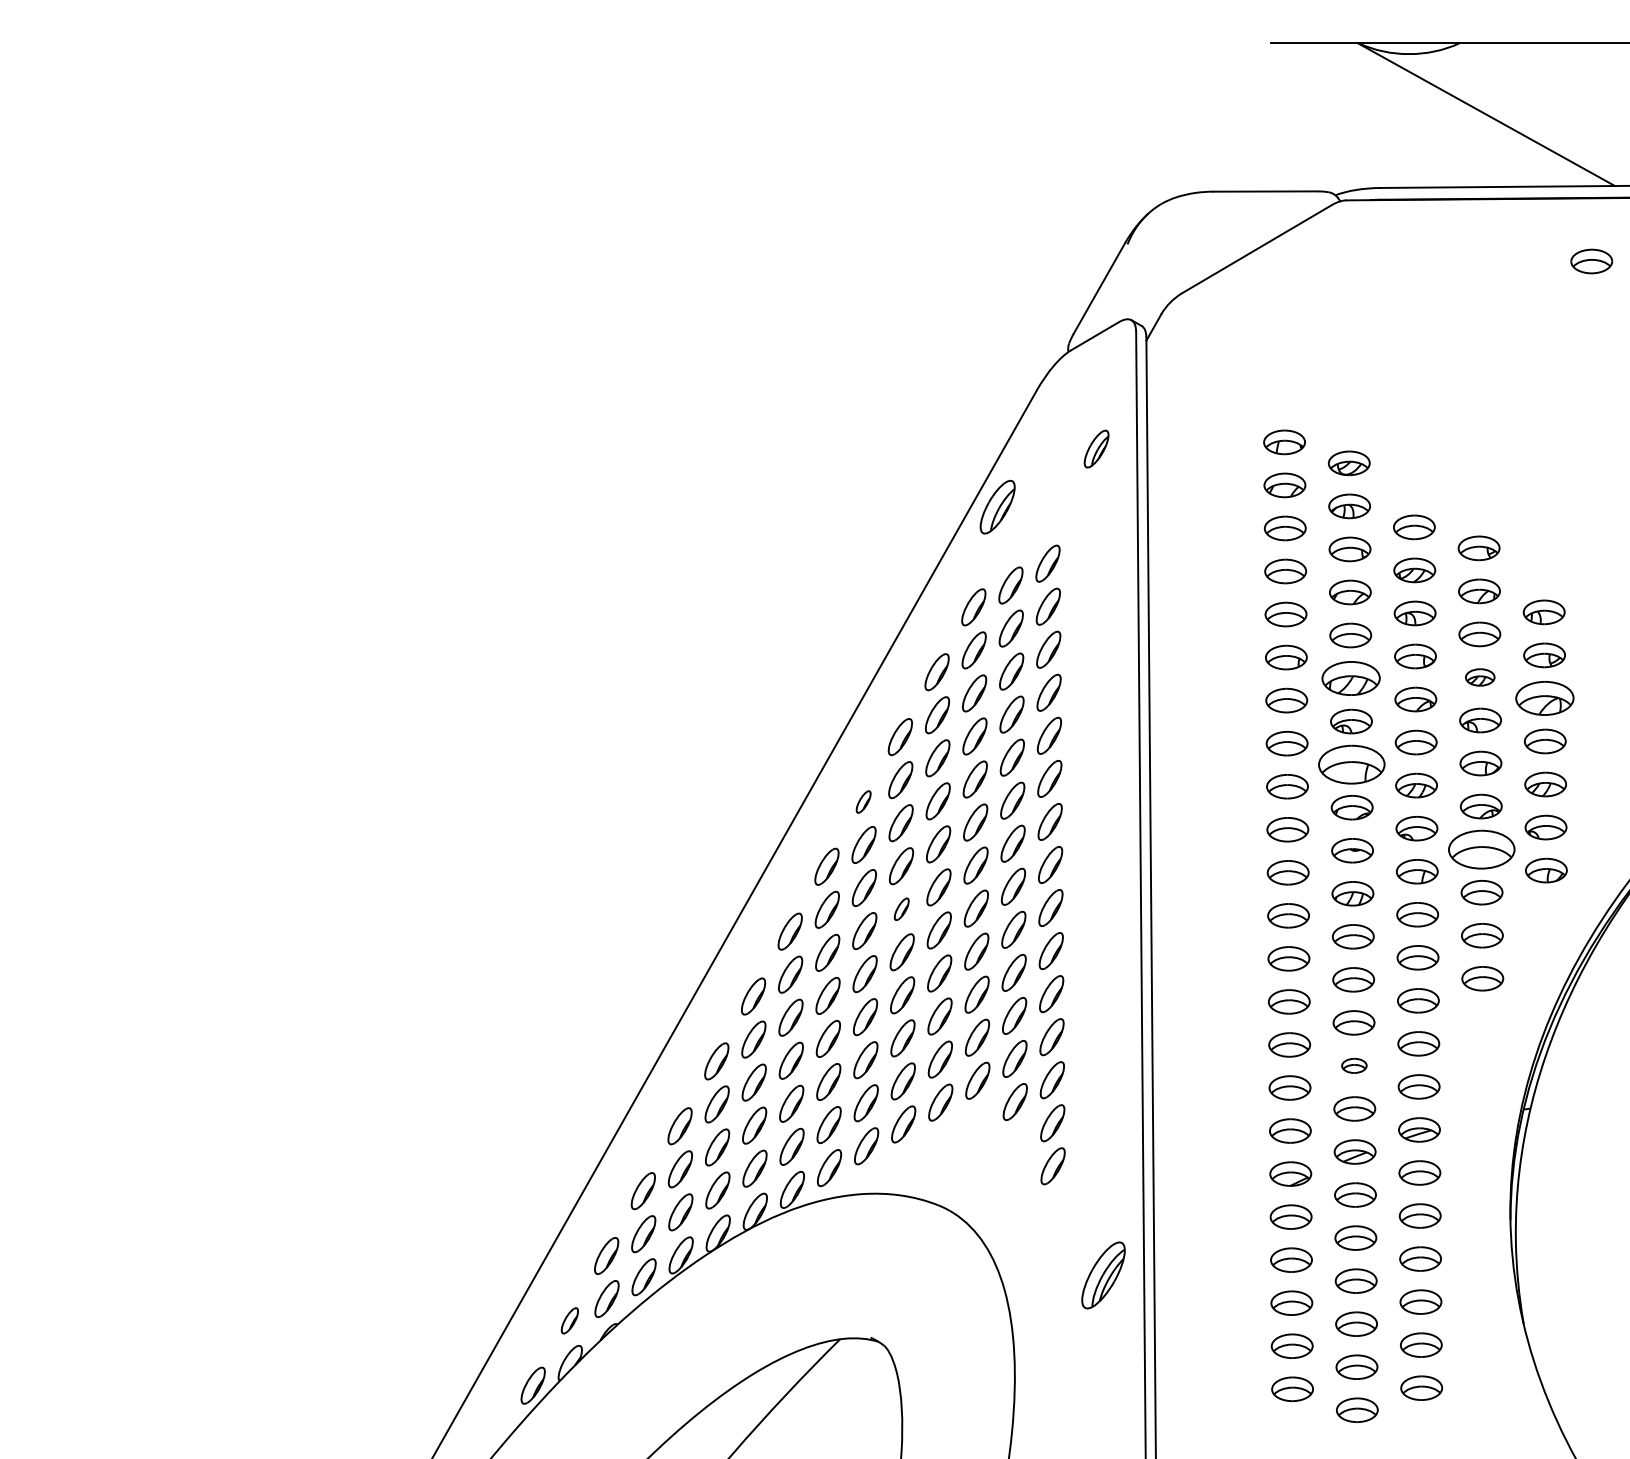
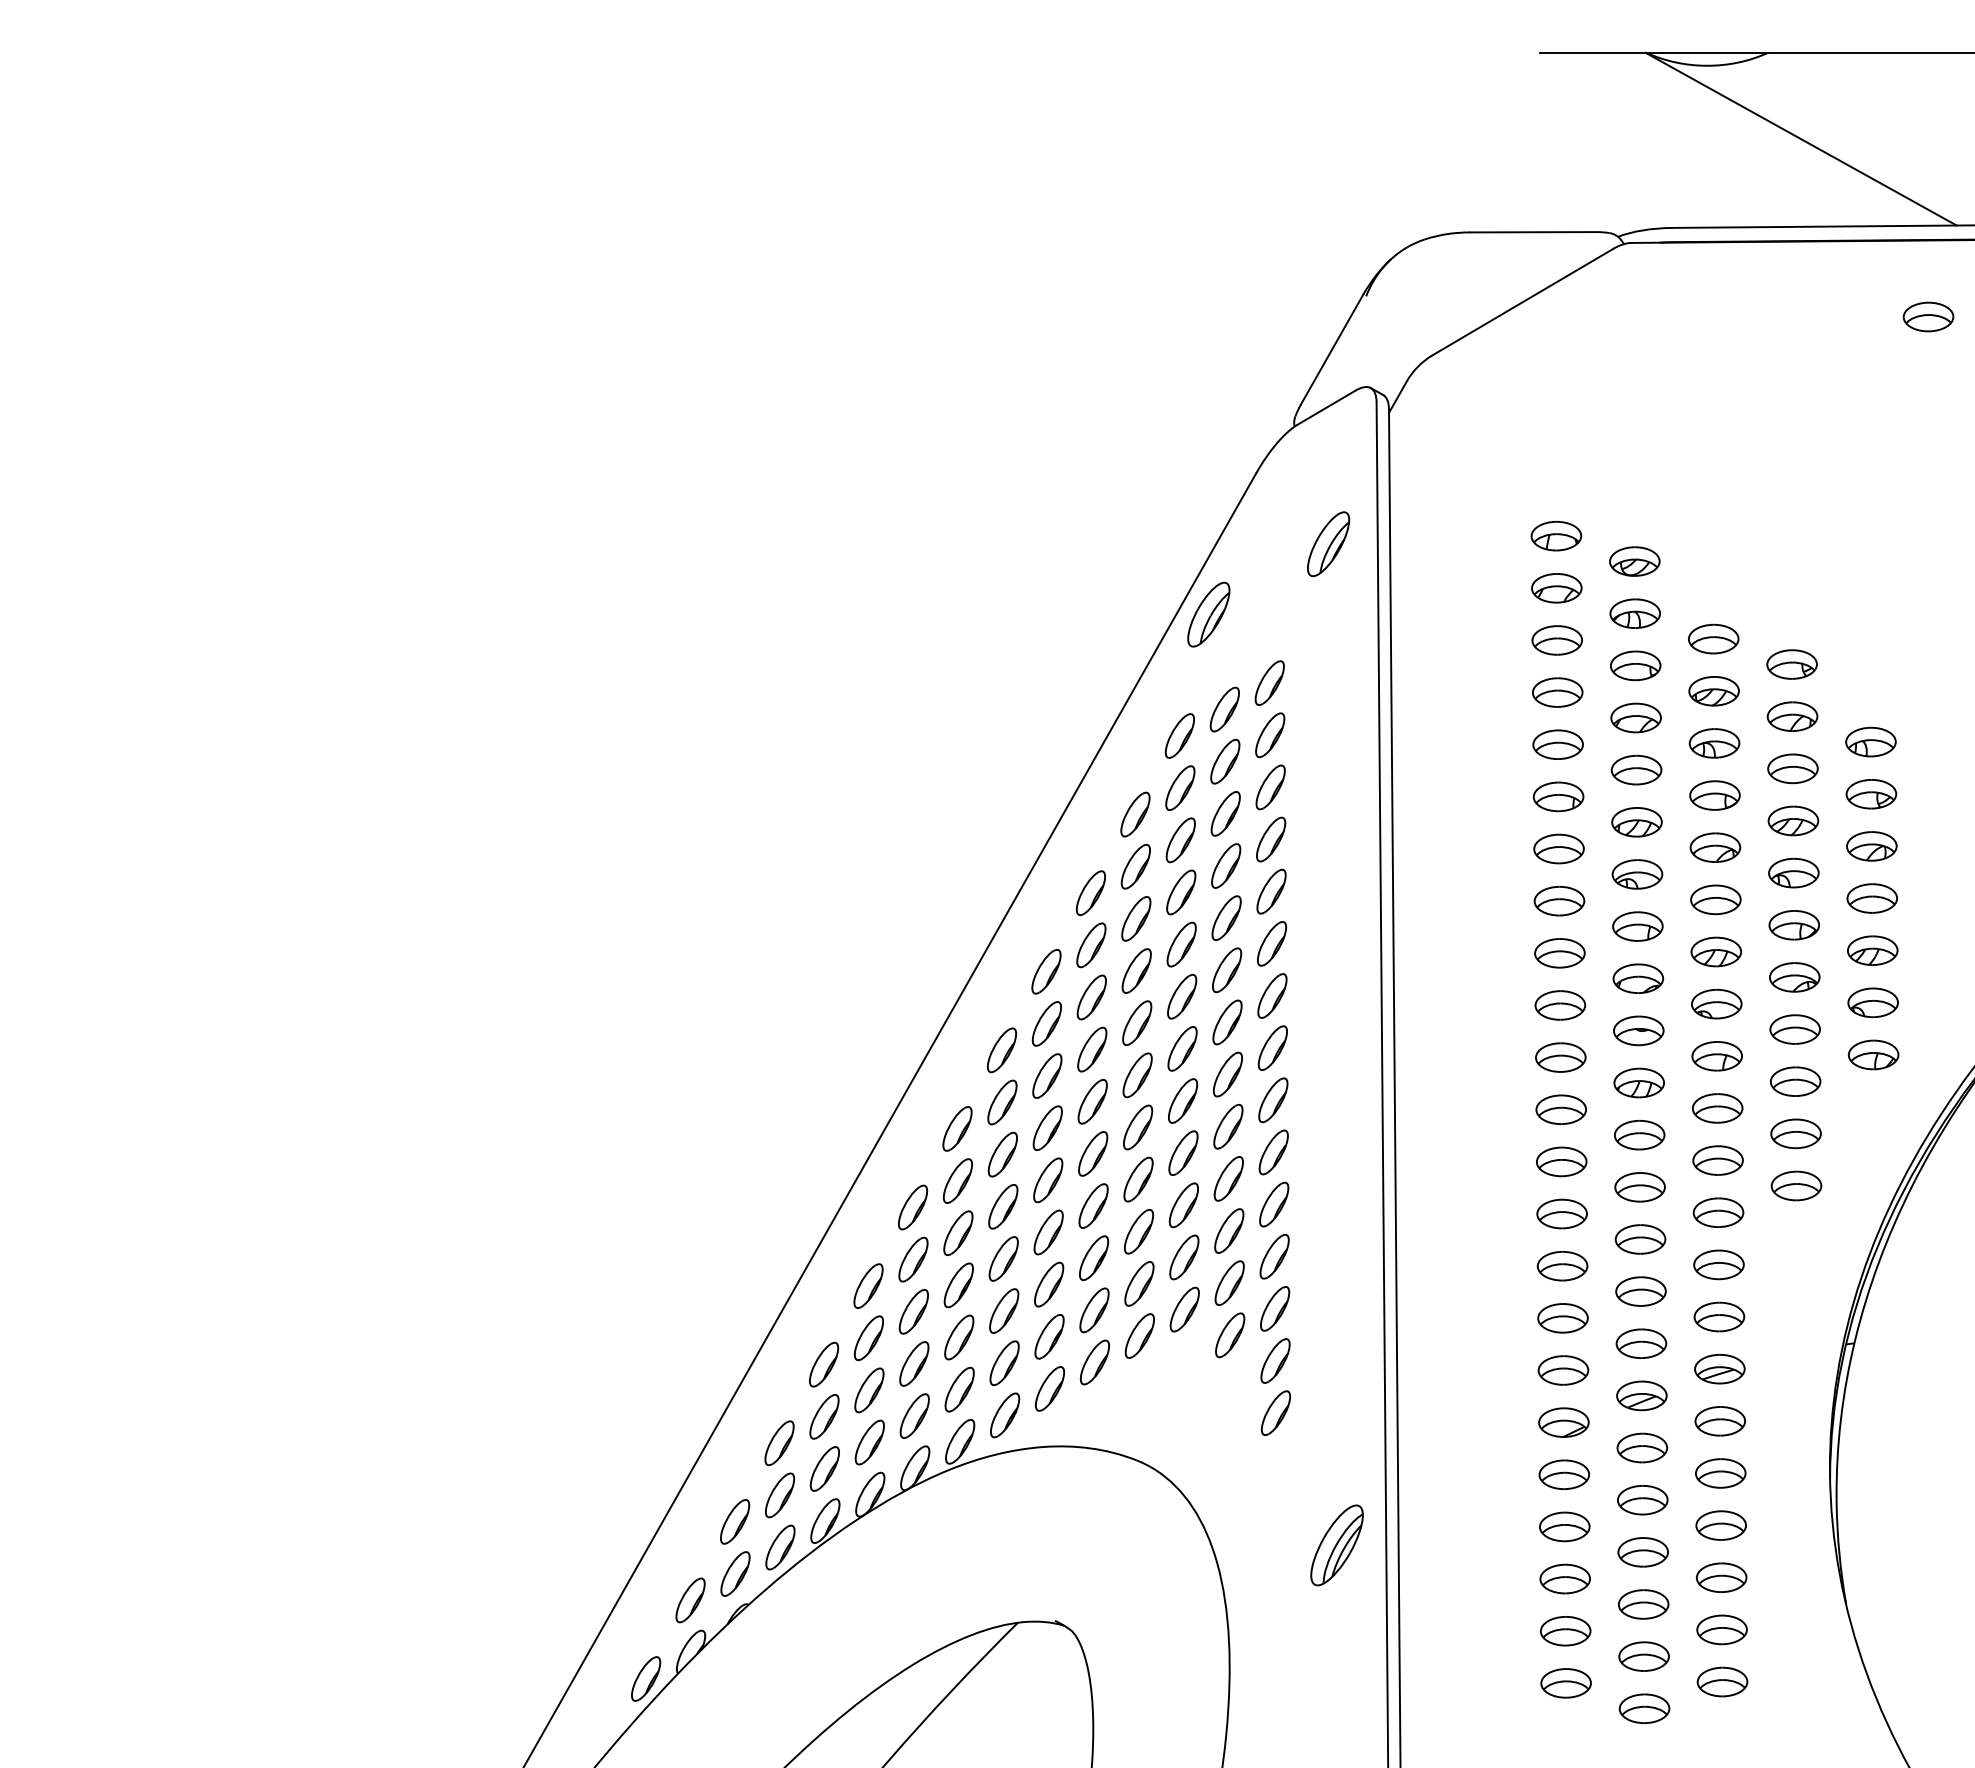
part: (1096, 449) -> (1328, 544), size x1.43
part: (1480, 677) -> (1793, 820), size x1.43
part: (1350, 678) -> (1636, 822), size x0.71
part: (1544, 698) -> (1871, 846), size x0.71
part: (1351, 764) -> (1637, 926), size x0.62
part: (863, 801) -> (1046, 971), size x1.67
part: (1481, 849) -> (1794, 1029), size x0.62
part: (901, 909) -> (1092, 1101), size x1.67
part: (1353, 1065) -> (1640, 1291), size x1.67
part: (569, 1320) -> (690, 1600), size x1.43

